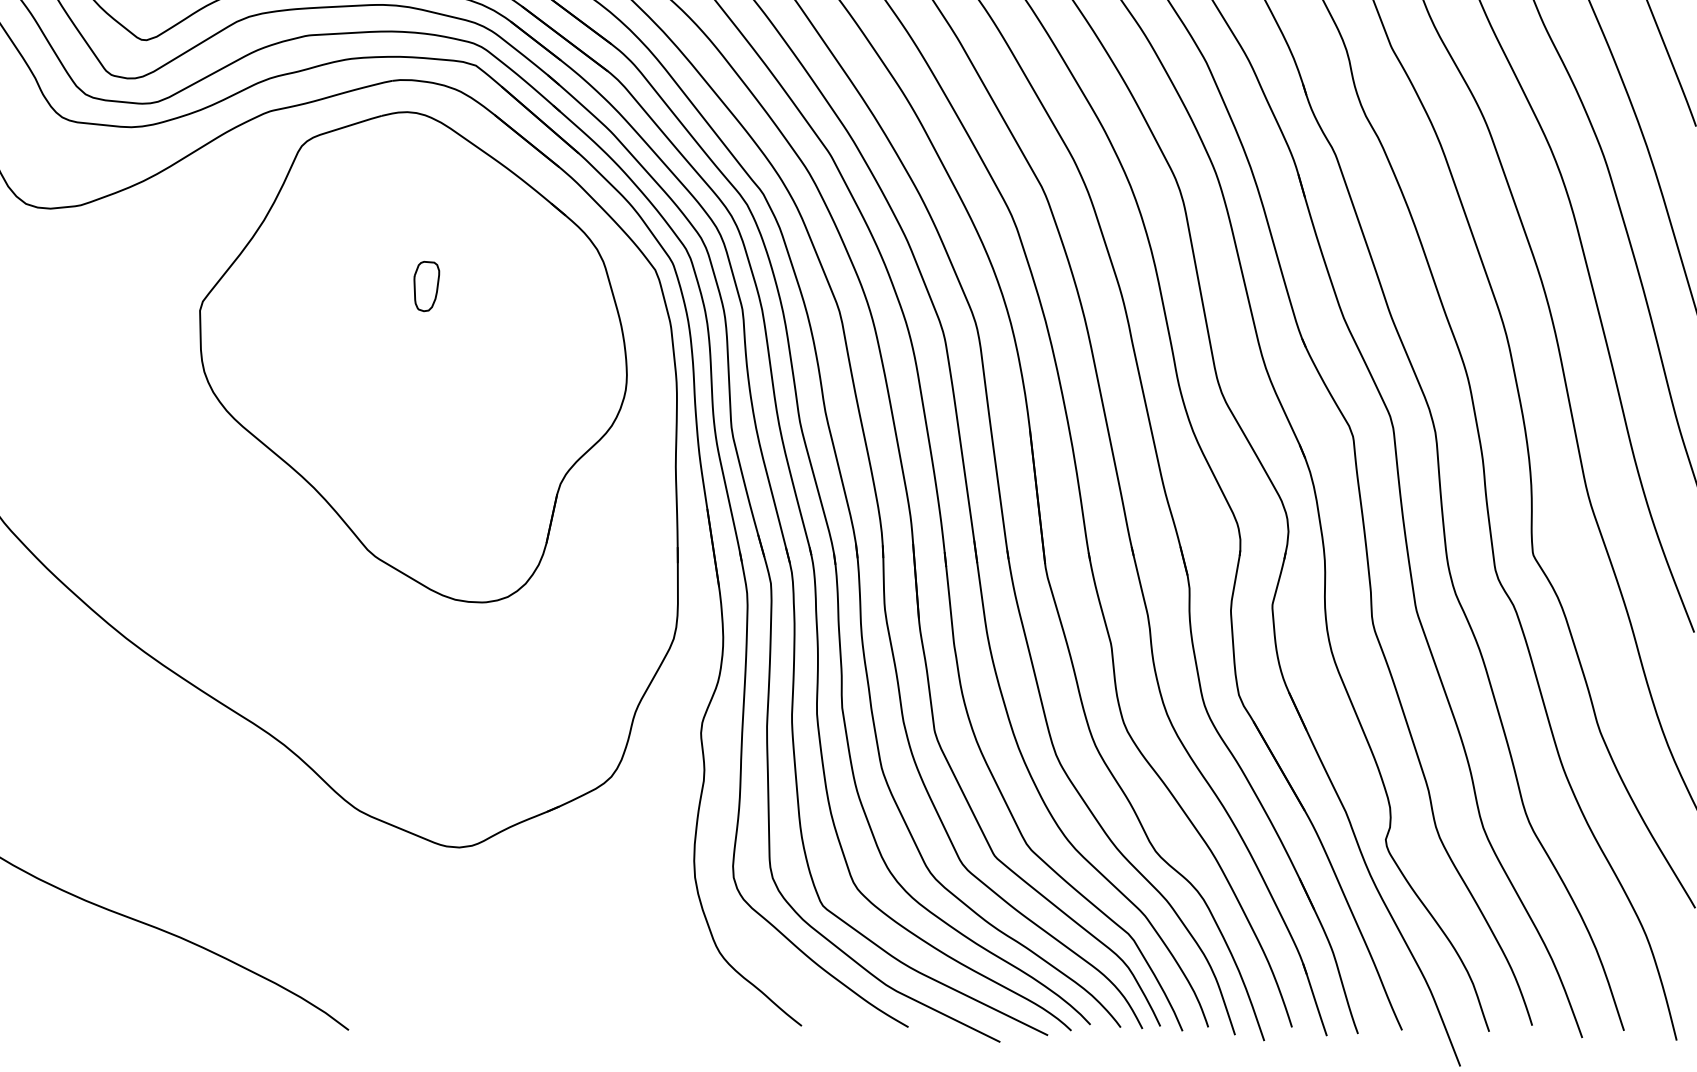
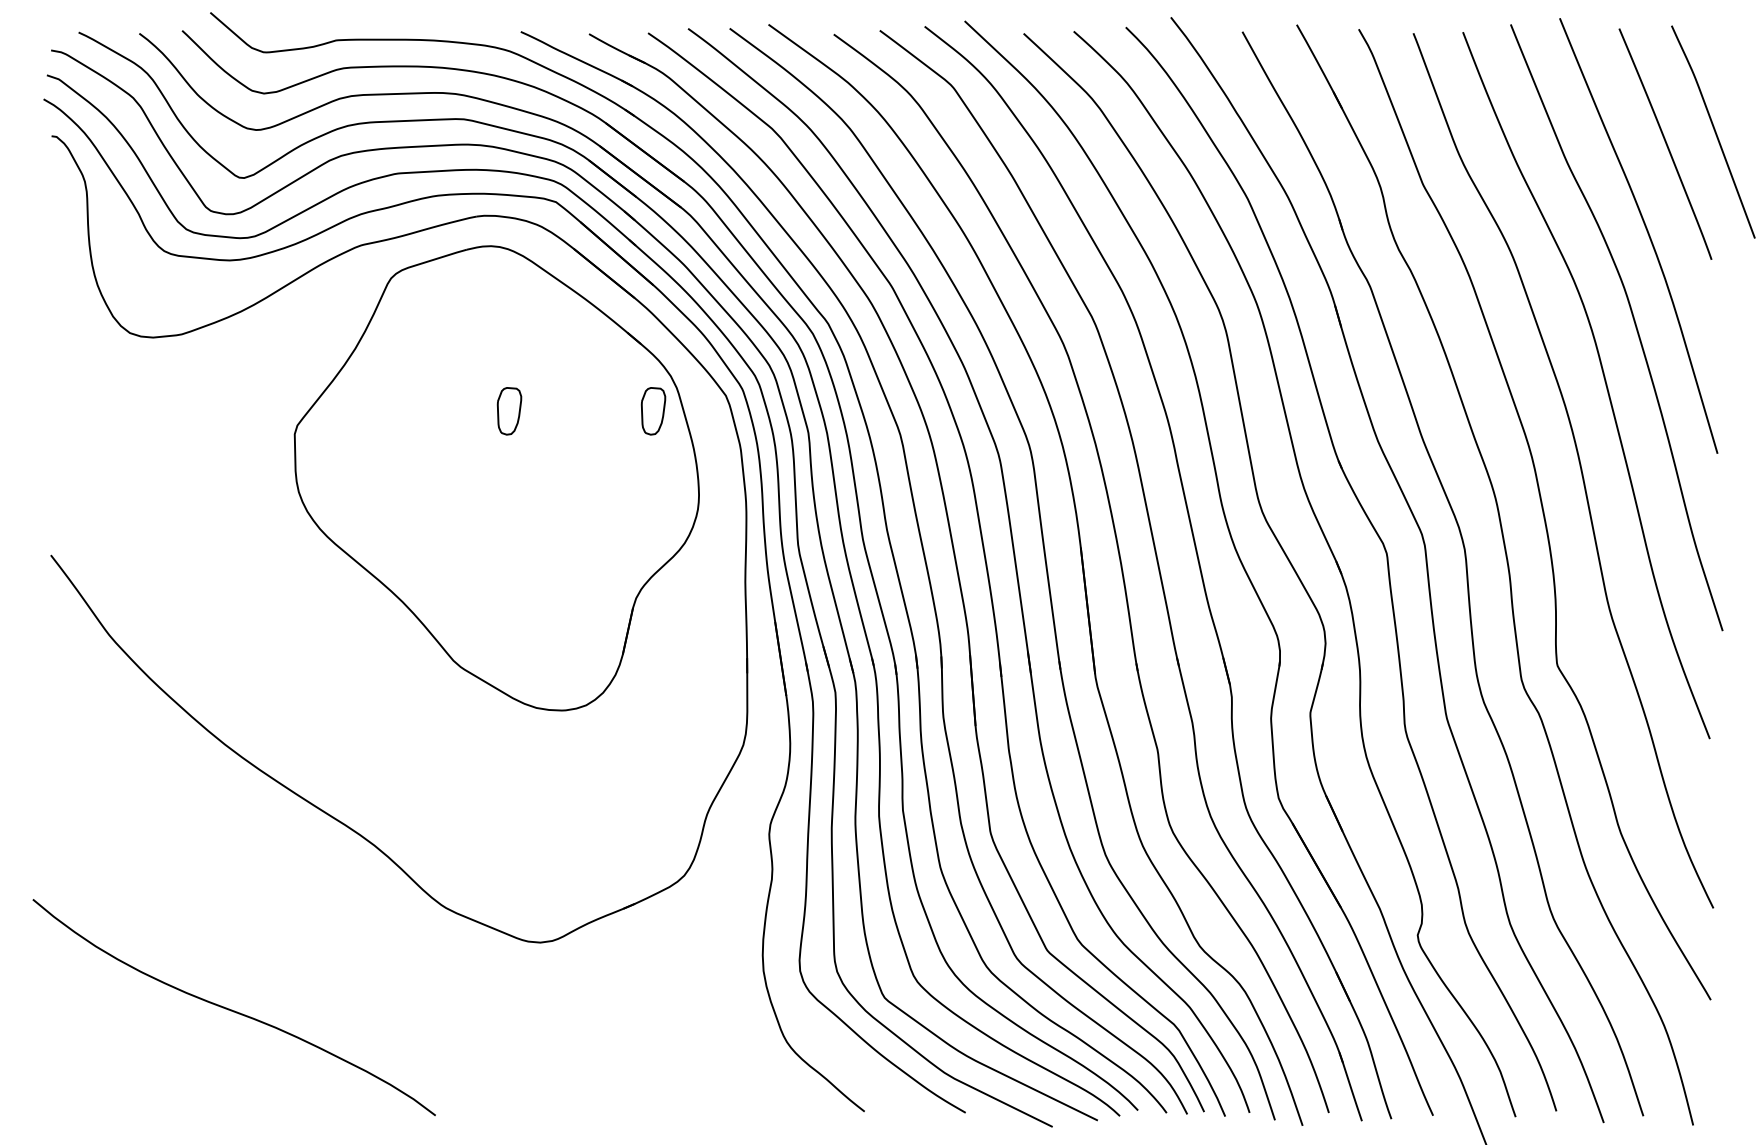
part: (578, 286) -> (653, 411), added

